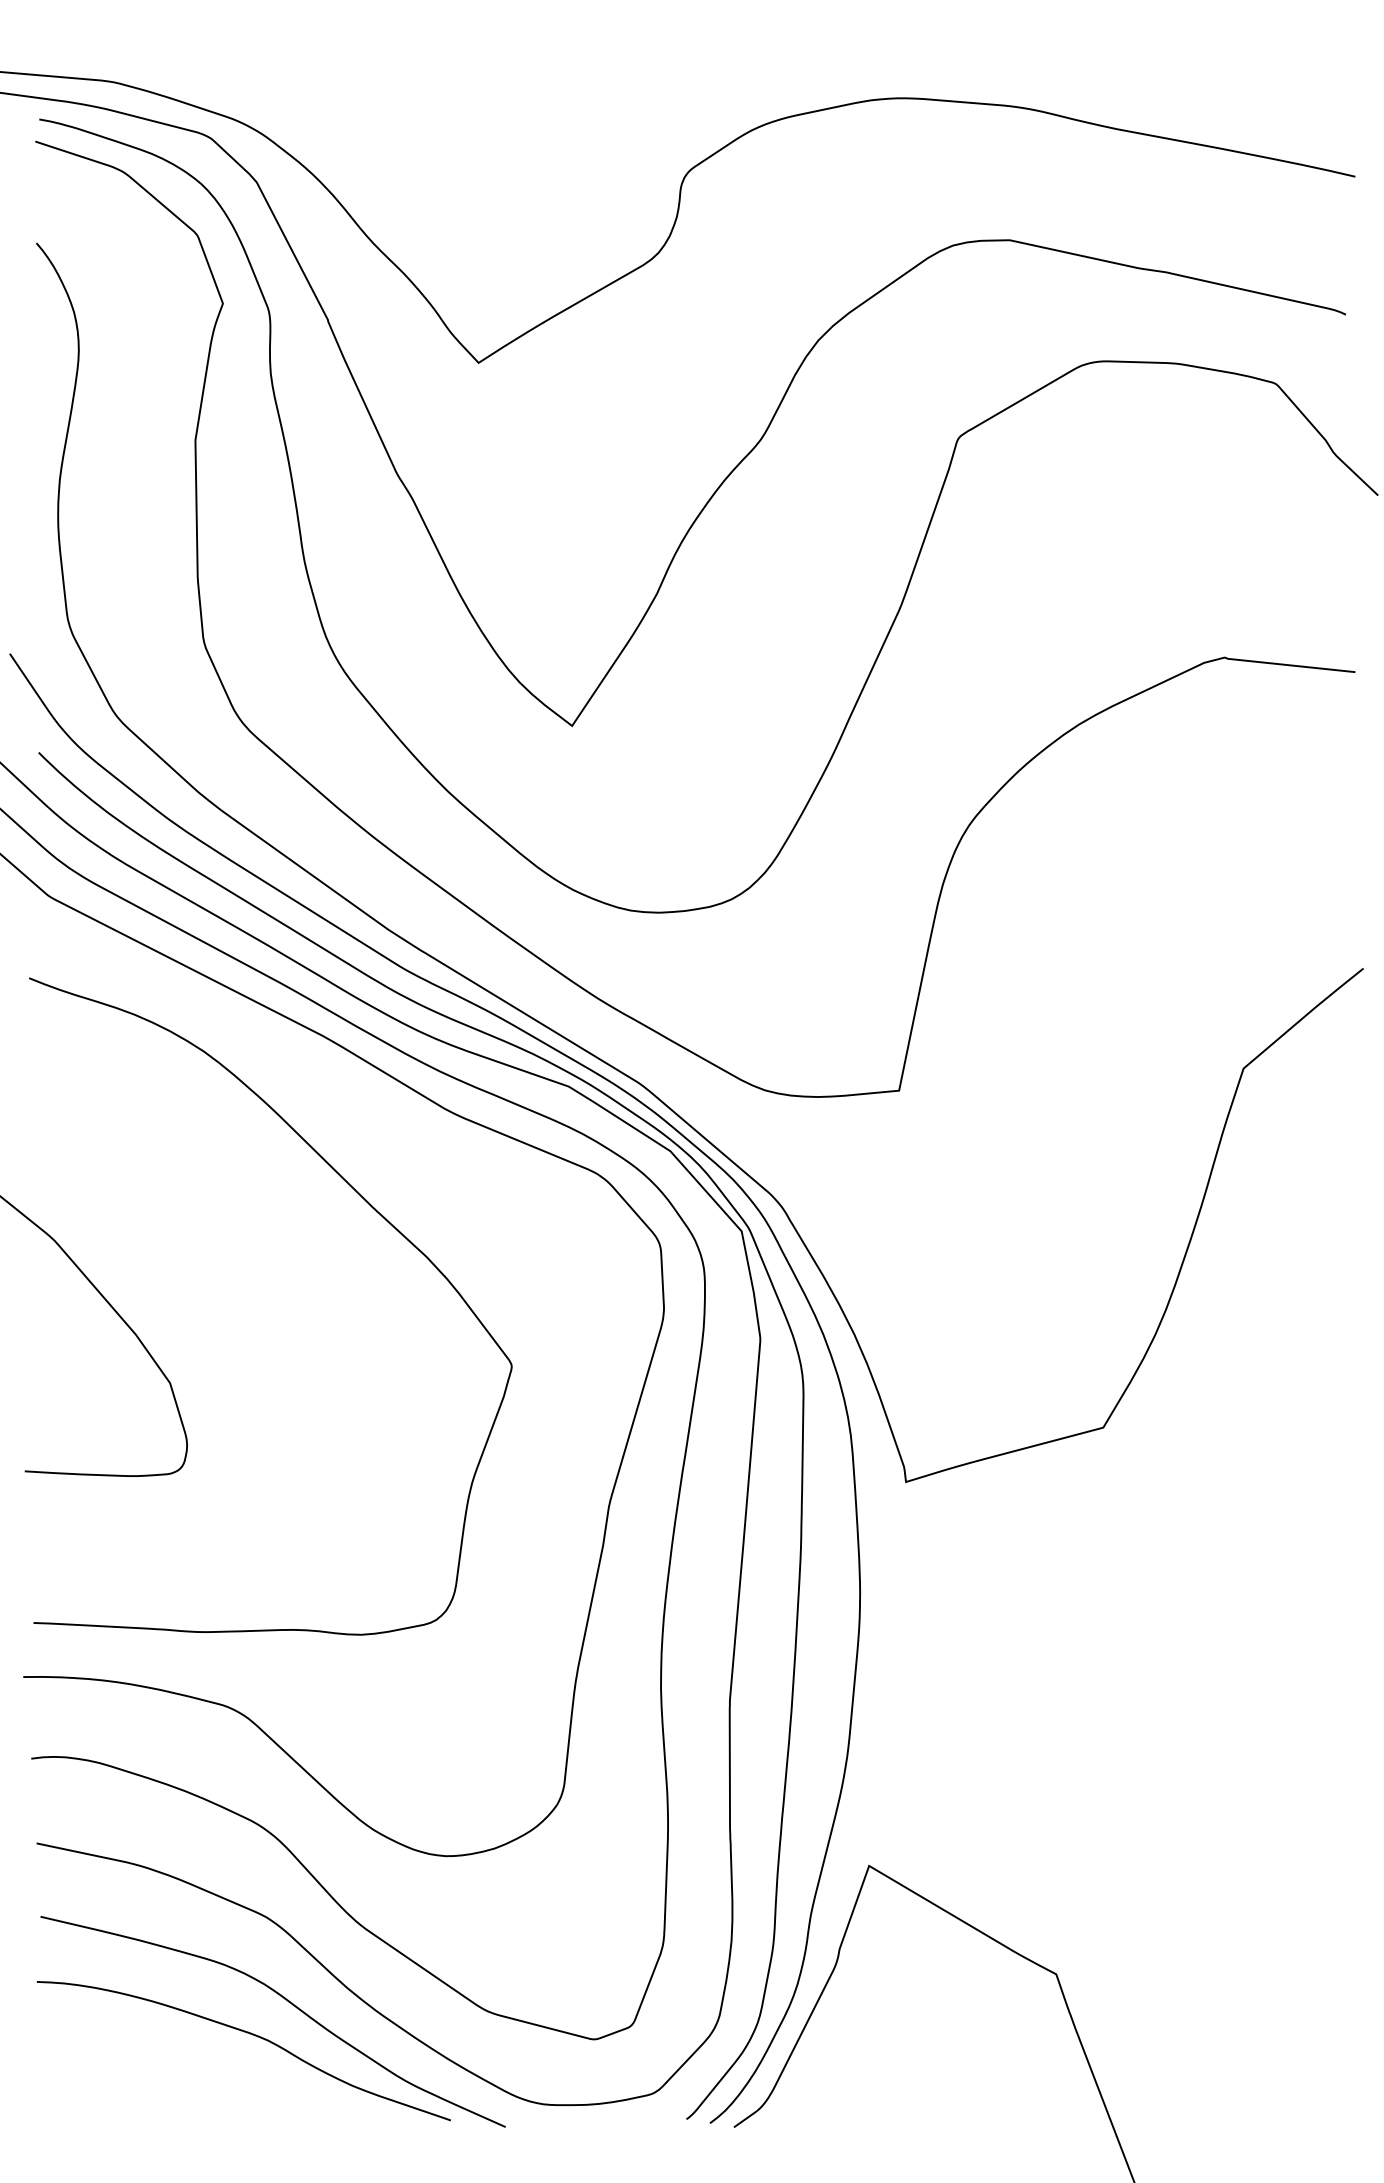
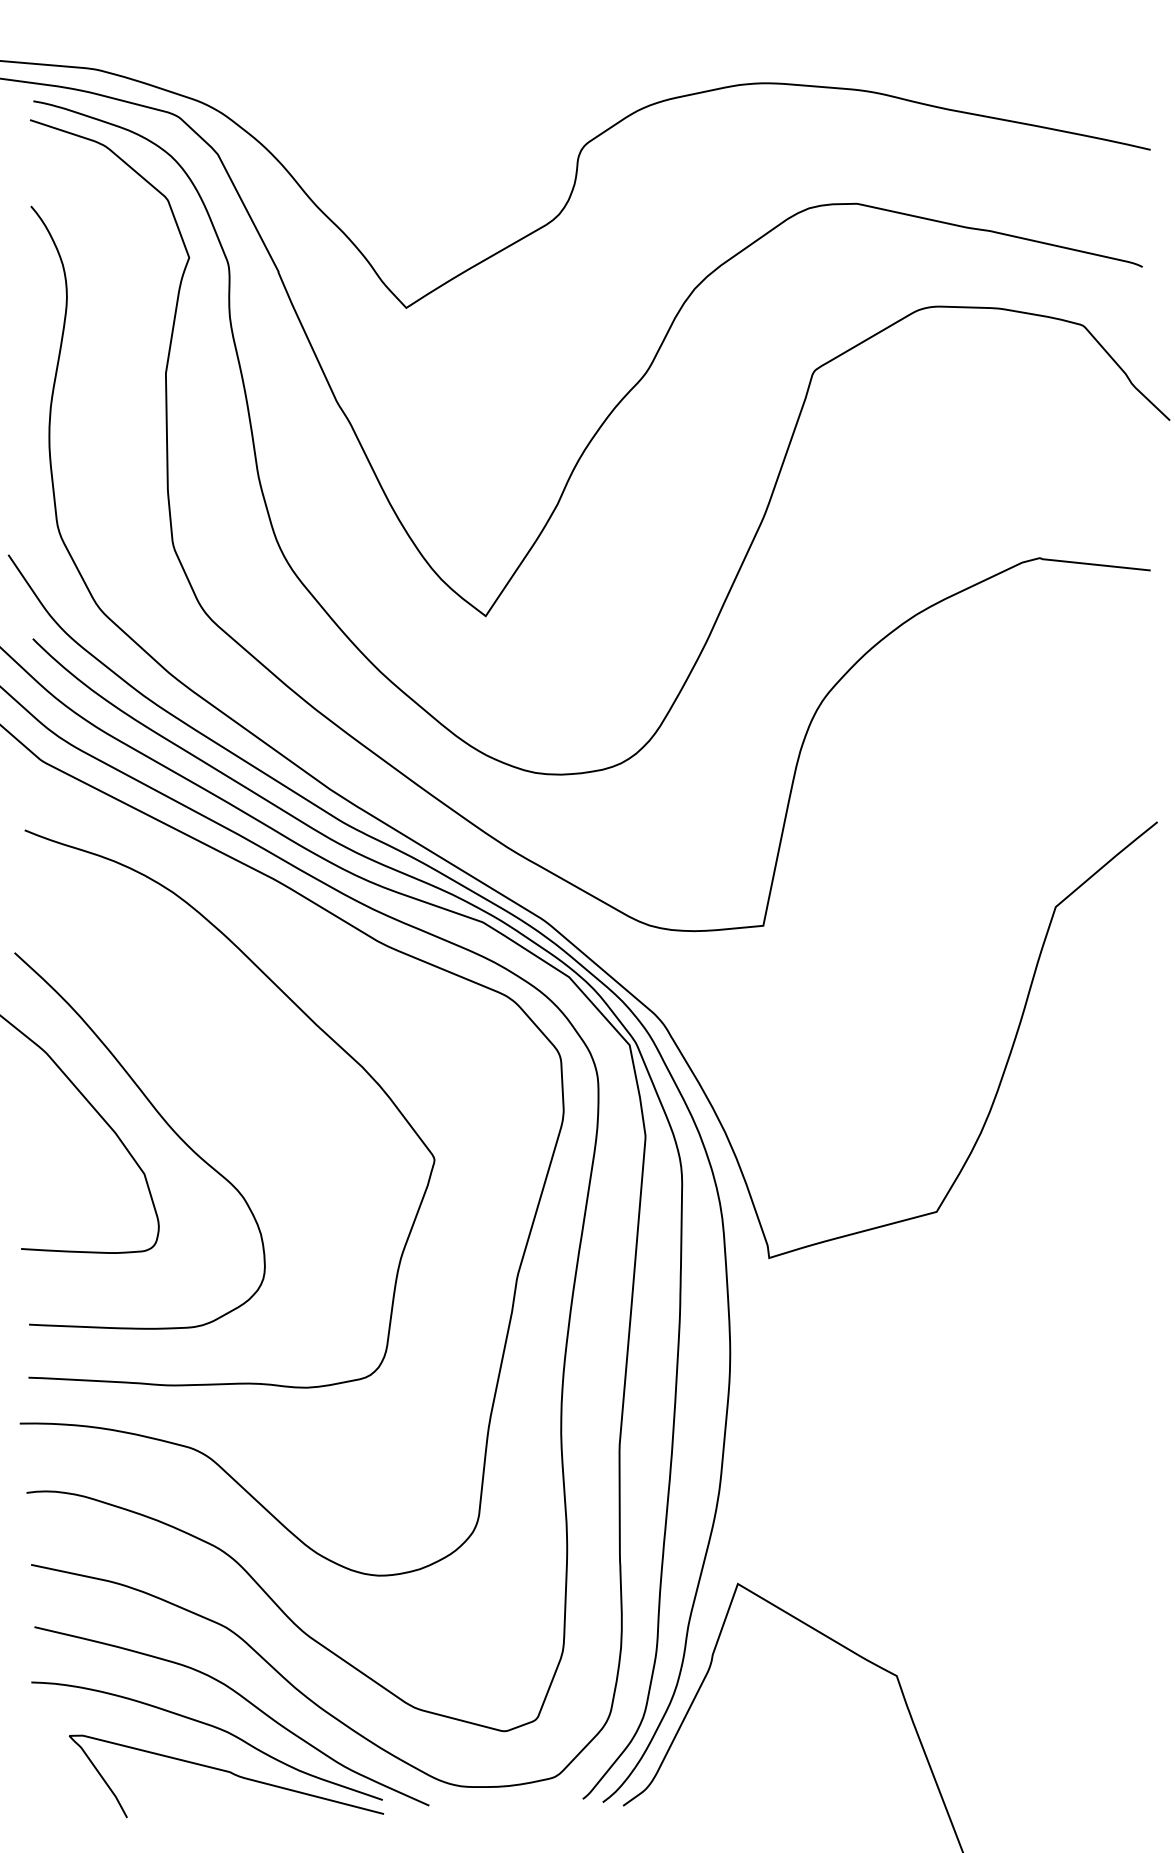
curve: (190, 1317) -> (161, 1118), added
curve: (266, 2088) -> (226, 1772), added

